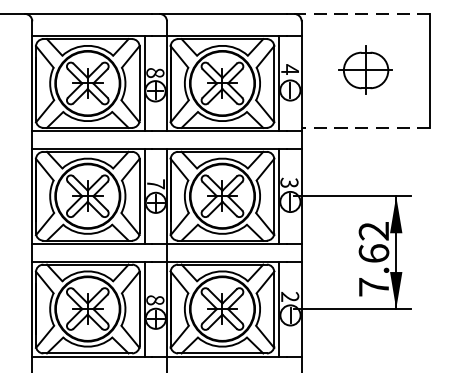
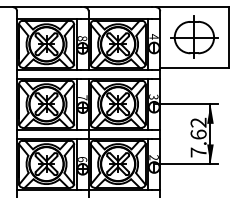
line: (360, 14) -> (191, 7), dashed -> solid
part: (366, 68) -> (194, 36), size x1.67
line: (364, 127) -> (193, 67), dashed -> solid
text: (155, 300) -> (82, 159), 8 -> 6

